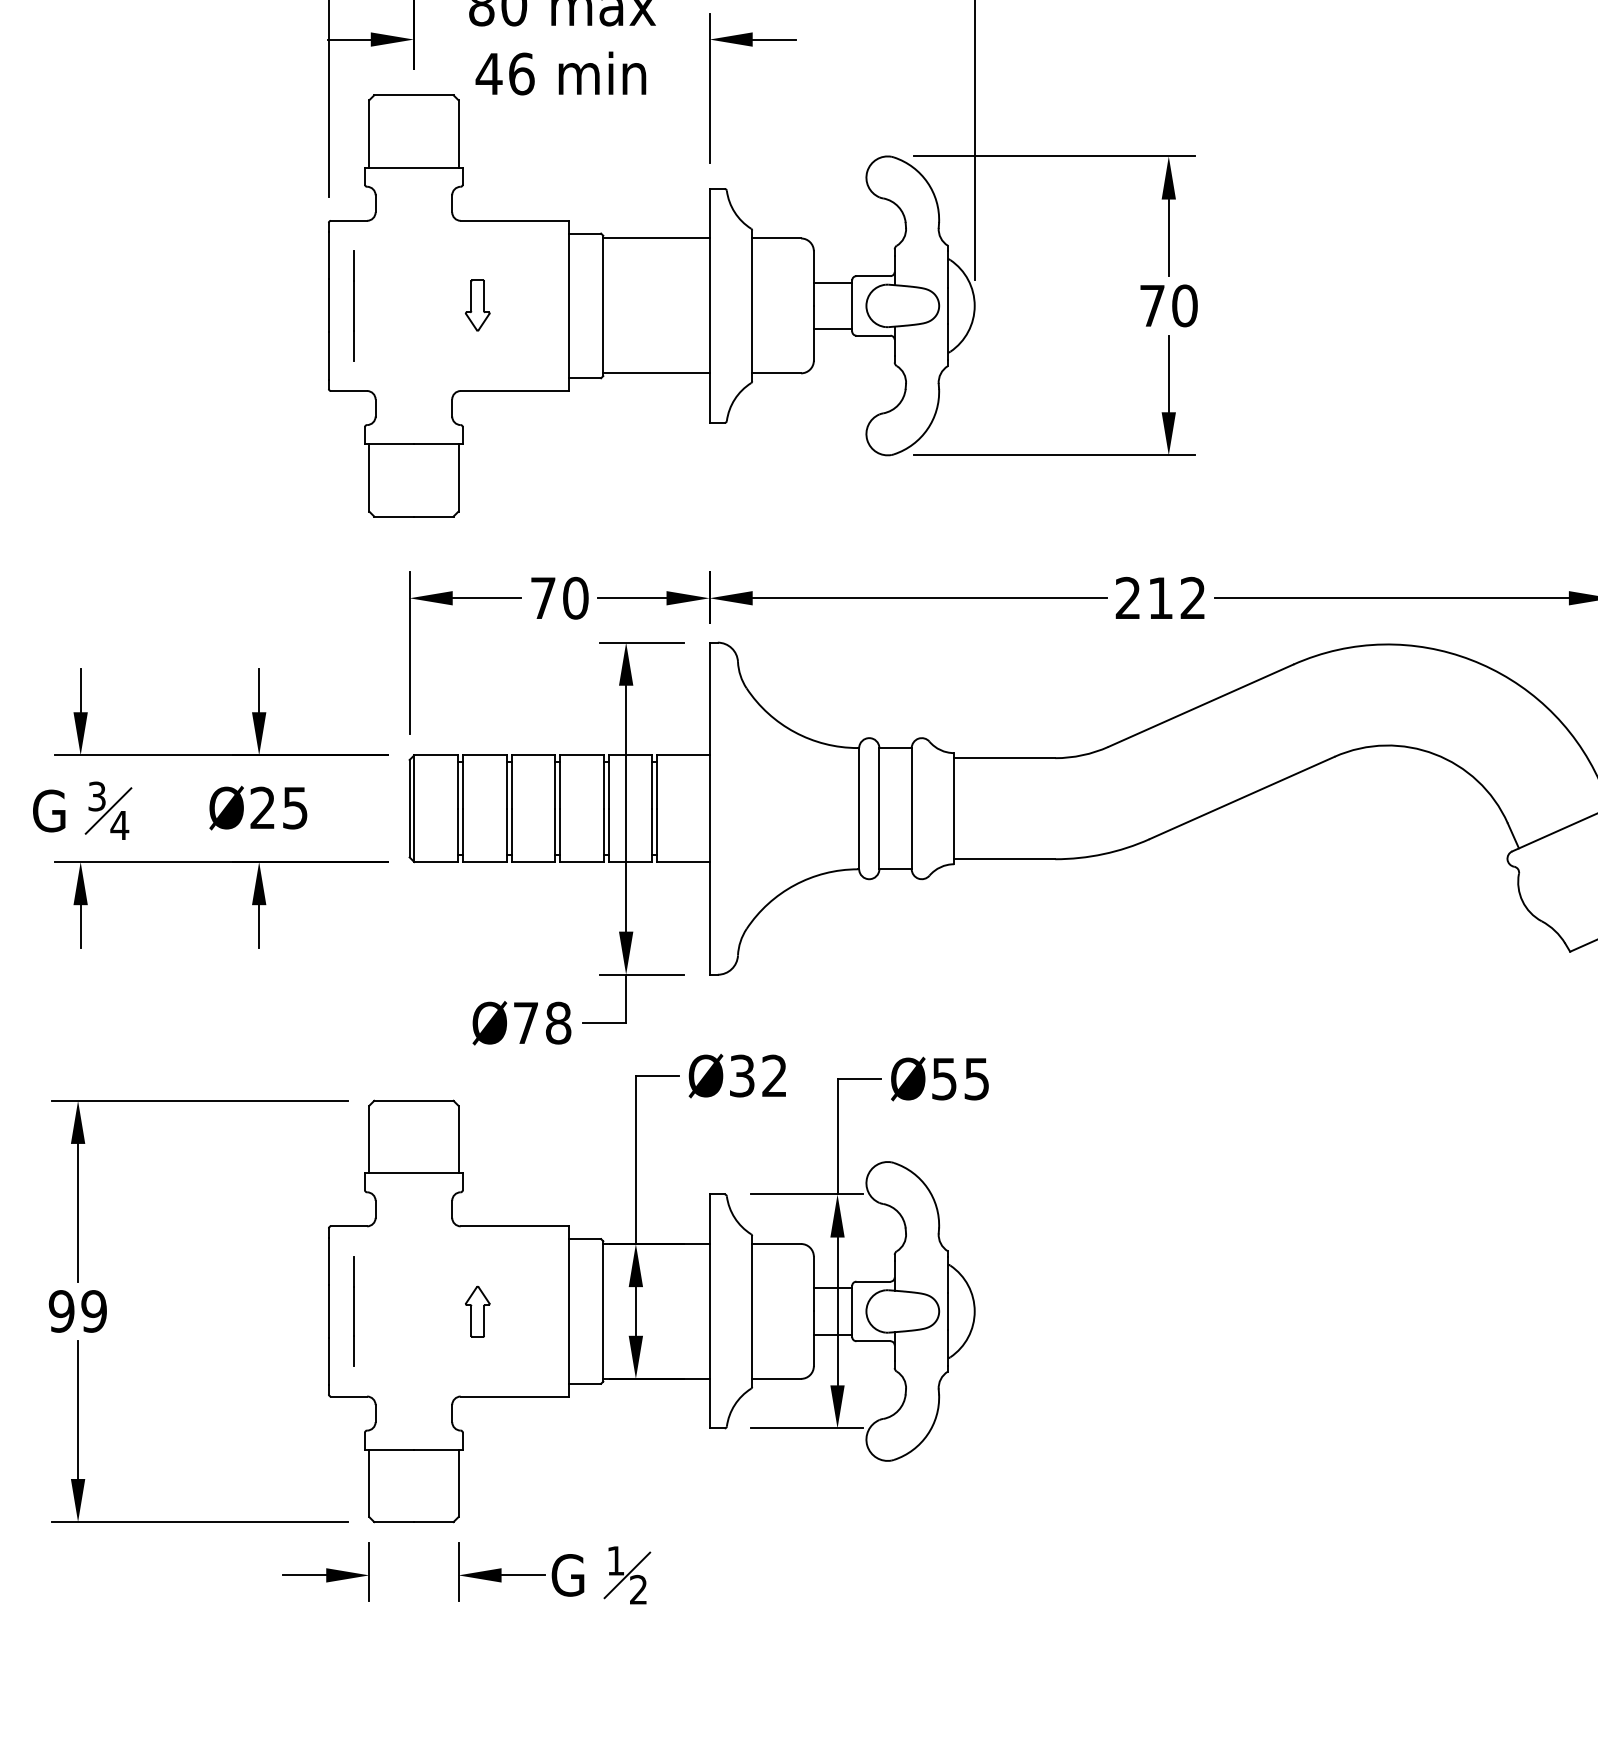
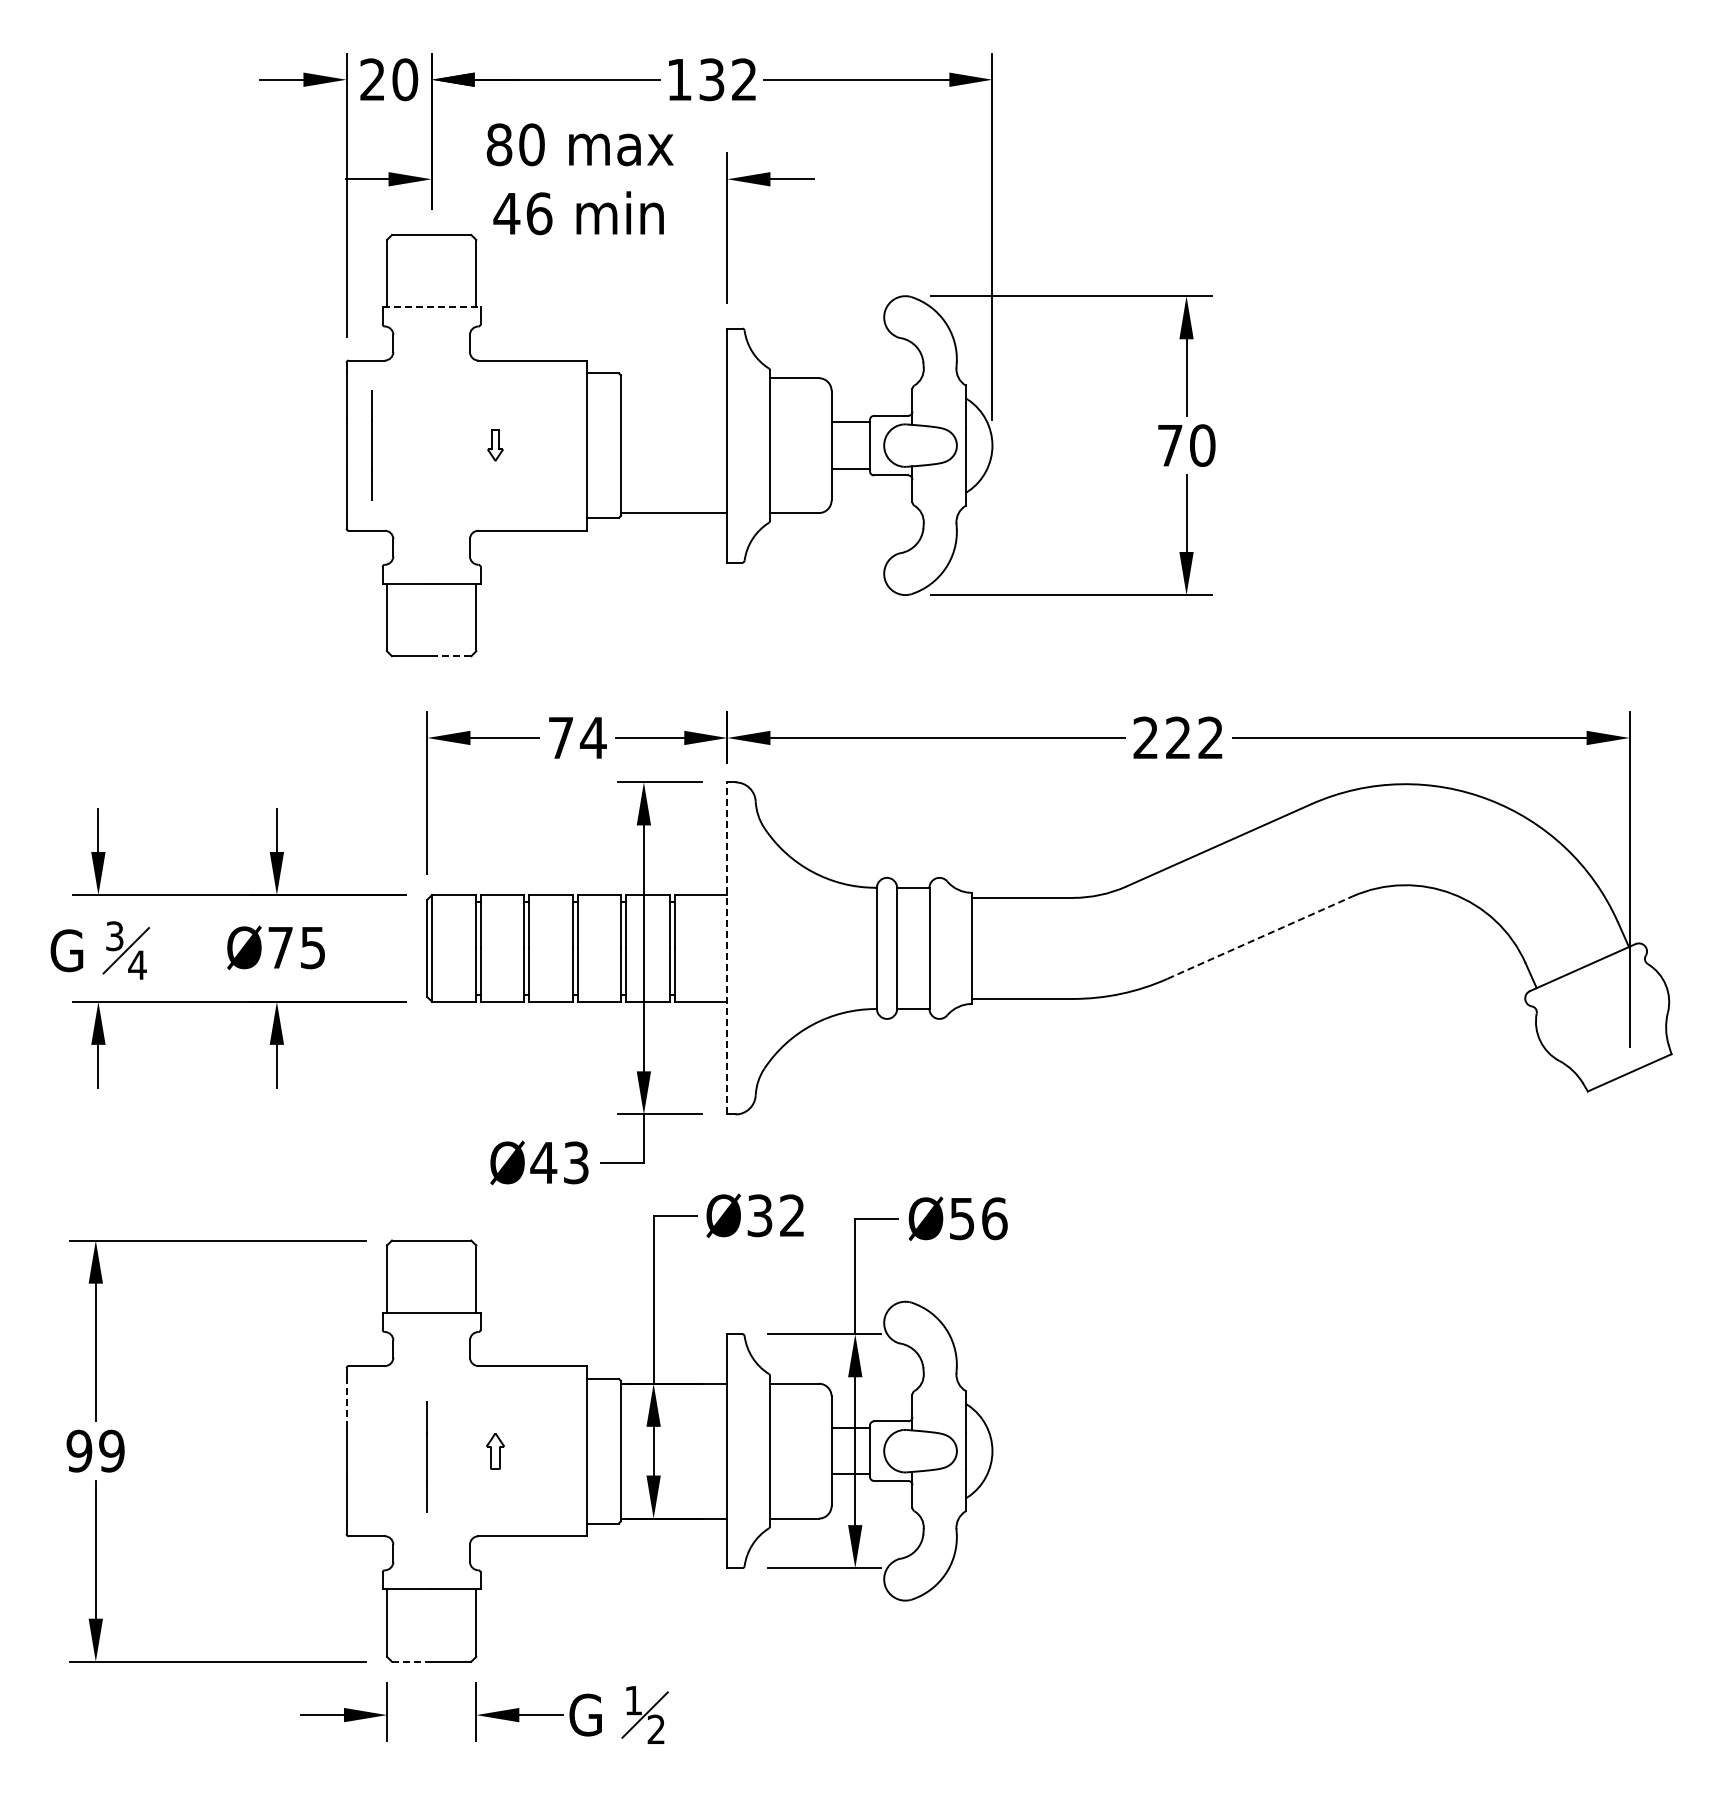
line: (413, 167) -> (431, 307), solid -> dashed
line: (656, 238) -> (674, 378), removed
part: (477, 305) -> (495, 445), size x0.6
line: (433, 516) -> (451, 656), solid -> dashed
text: (574, 597) -> (592, 737), 70 -> 74
text: (1160, 597) -> (1178, 737), 212 -> 222
line: (1242, 797) -> (1260, 937), solid -> dashed
text: (262, 807) -> (280, 947), Ø25 -> Ø75
line: (709, 807) -> (727, 947), solid -> dashed
text: (541, 1022) -> (559, 1162), Ø78 -> Ø43
text: (976, 1078) -> (994, 1218), Ø55 -> Ø56
line: (328, 1260) -> (346, 1400), solid -> dashed
line: (353, 1310) -> (426, 1456), moved
part: (477, 1311) -> (495, 1451), size x0.7
line: (393, 1521) -> (411, 1661), solid -> dashed

